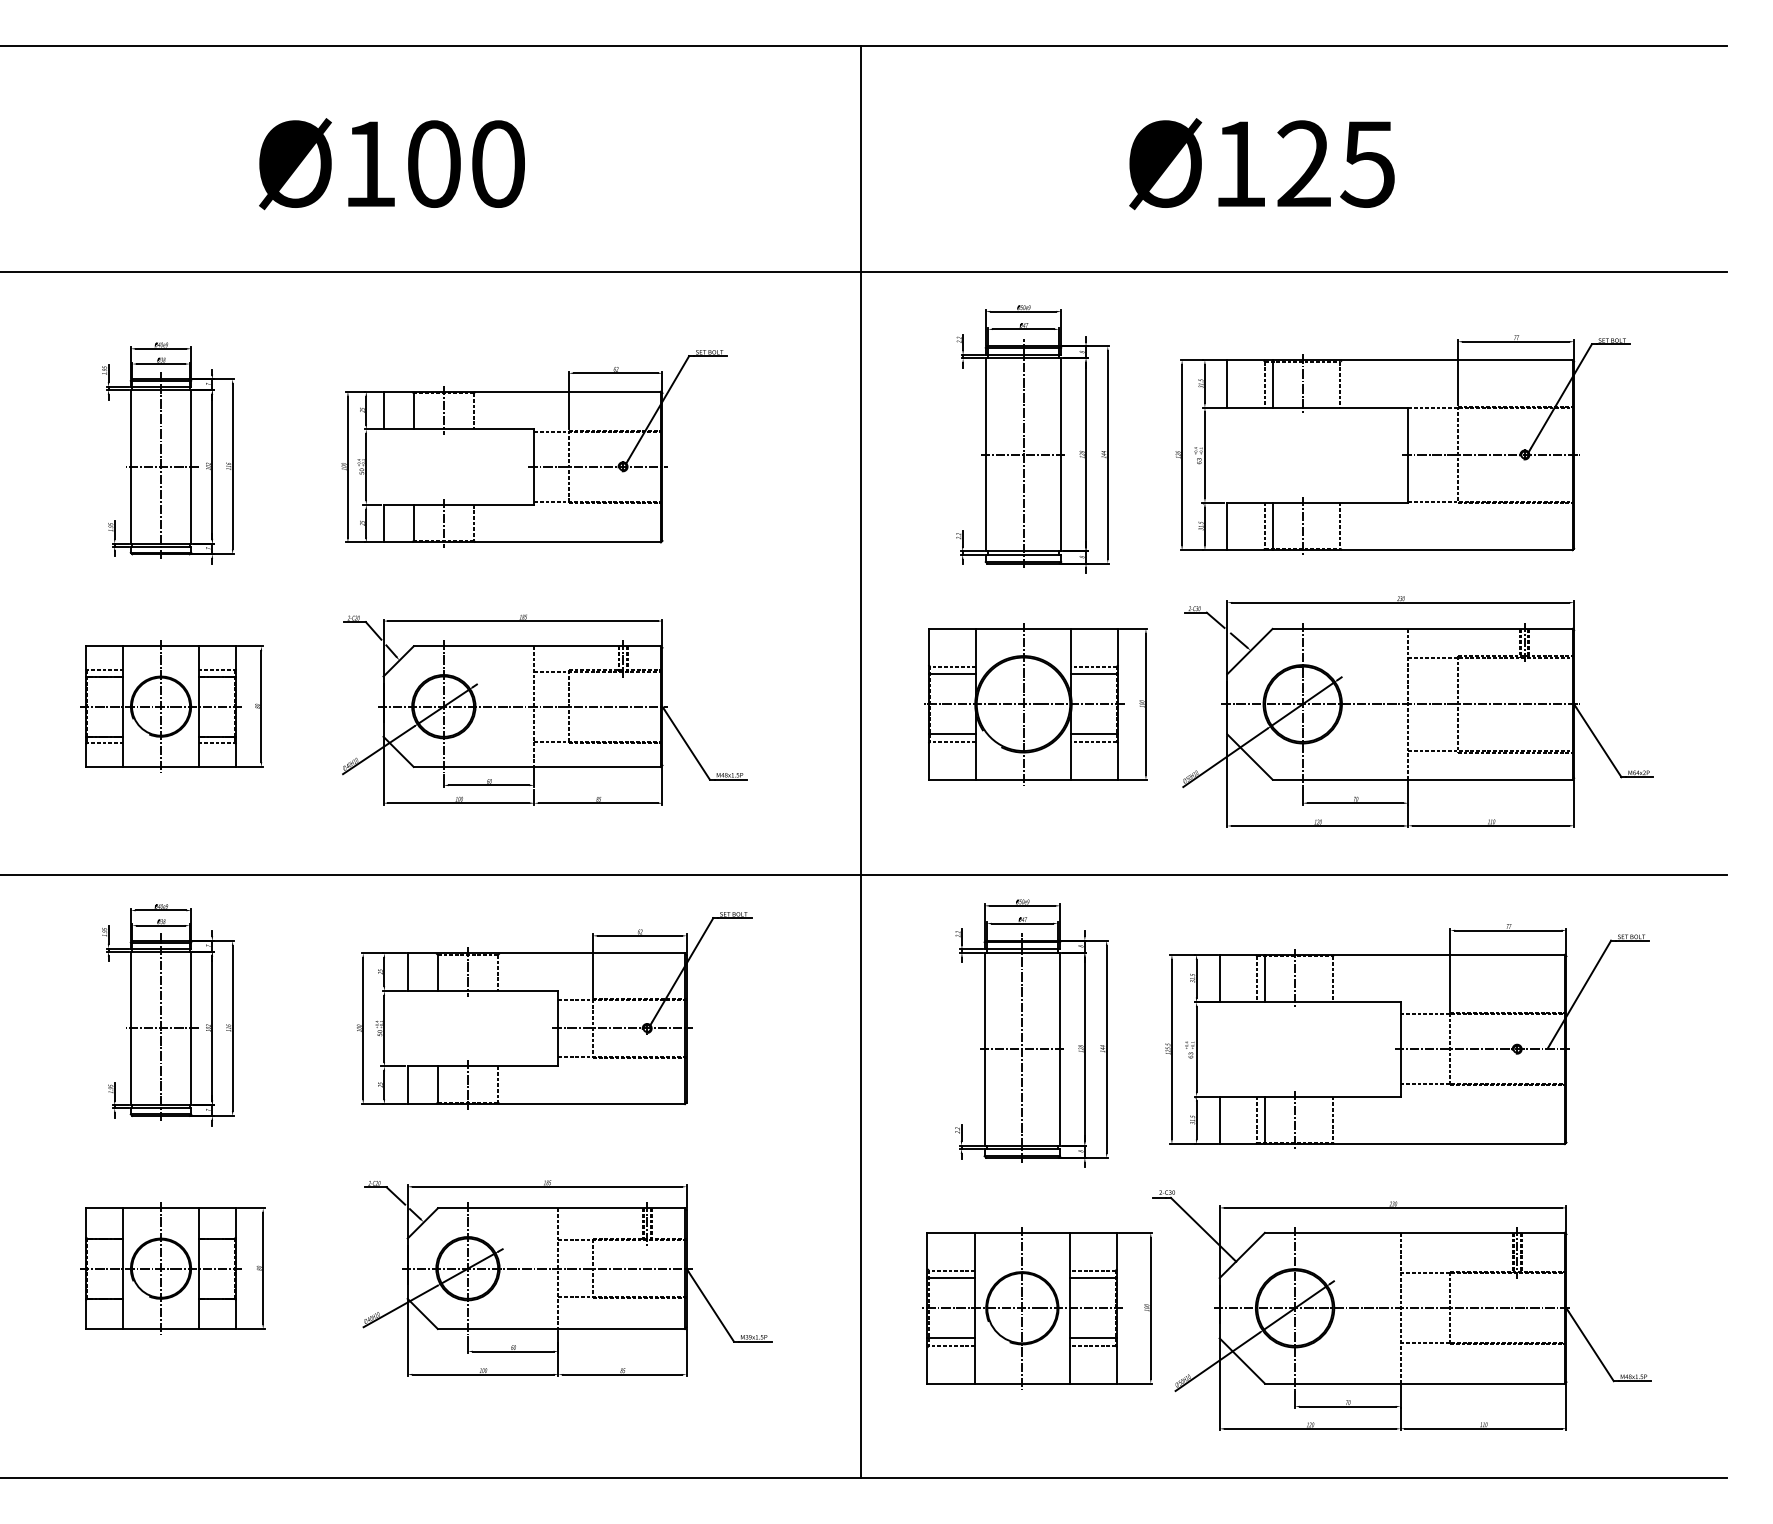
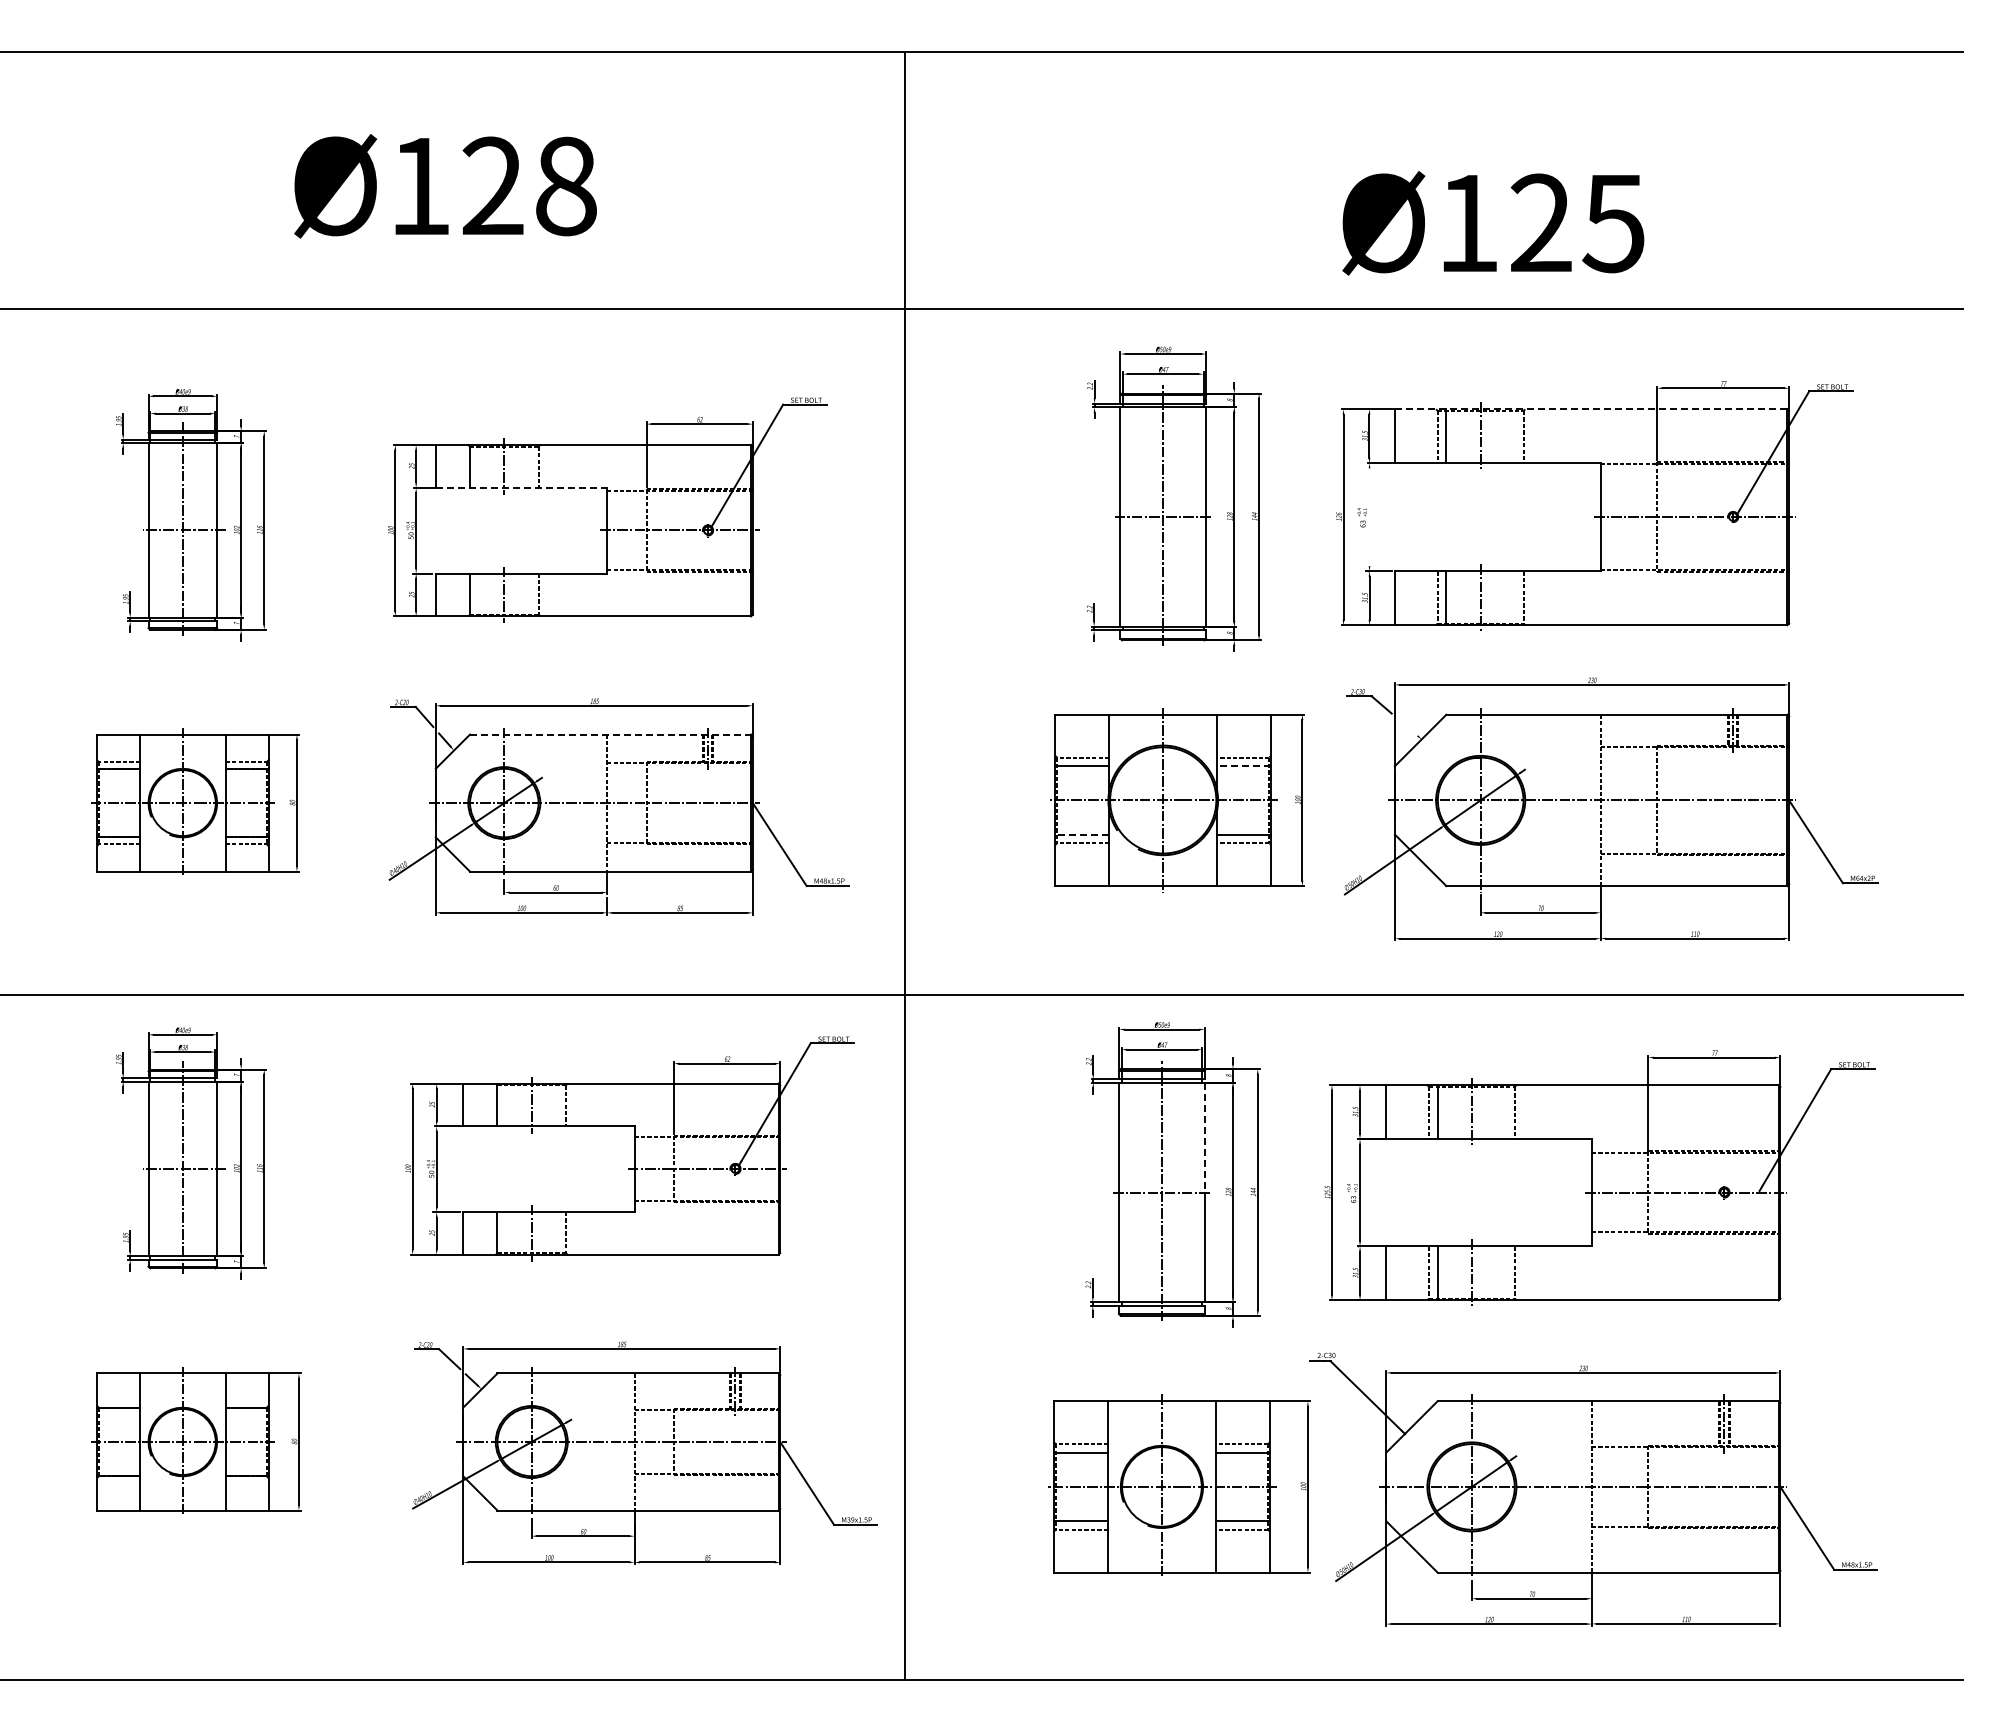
text: (466, 164) -> (529, 186), Ø100 -> Ø128
text: (1262, 164) -> (1493, 223), moved
line: (1400, 360) -> (1591, 409), solid -> dashed
line: (458, 429) -> (521, 487), solid -> dashed
line: (1204, 455) -> (1369, 517), removed
line: (1239, 640) -> (1408, 727), removed
line: (537, 646) -> (610, 734), solid -> dashed
line: (1094, 674) -> (1244, 766), solid -> dashed
line: (952, 734) -> (1082, 834), solid -> dashed
line: (860, 761) -> (904, 865), moved
line: (1059, 1000) -> (1204, 1137), solid -> dashed

